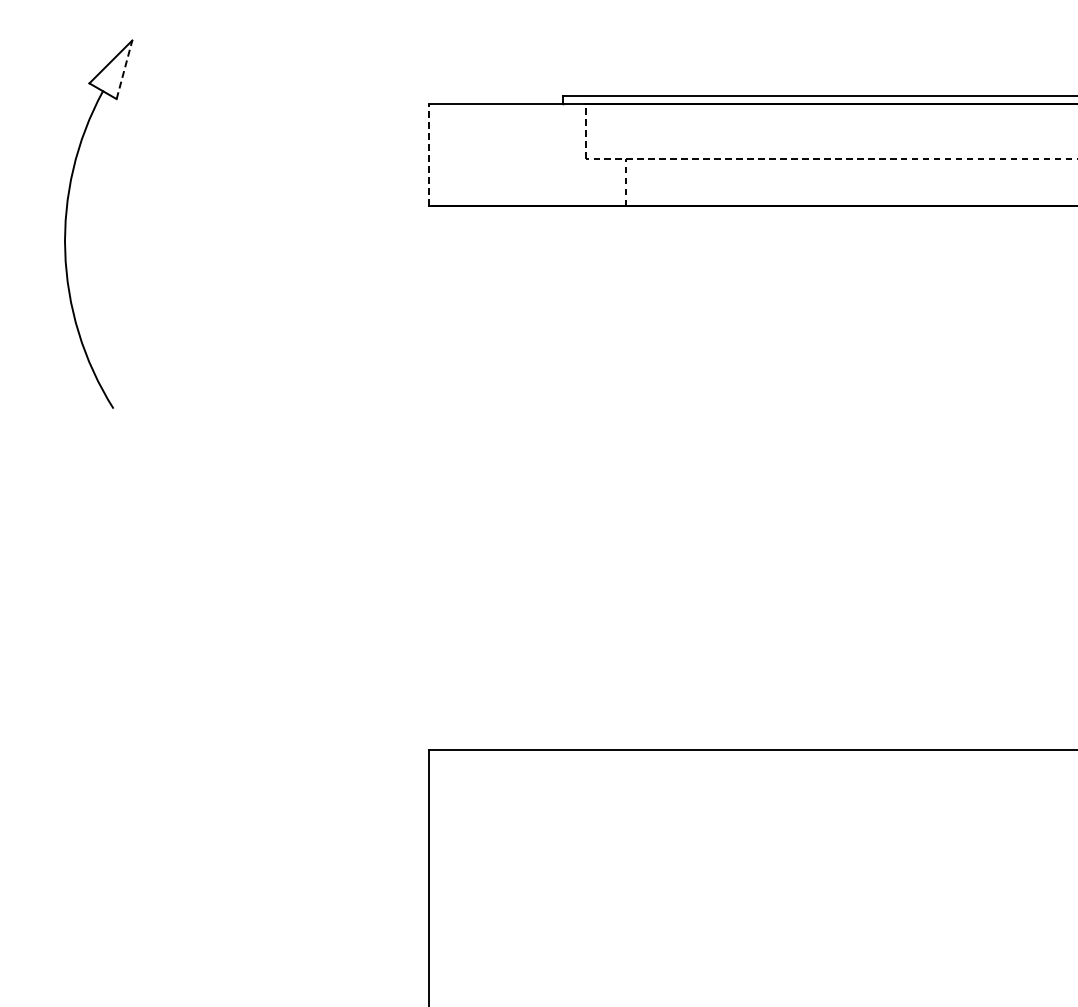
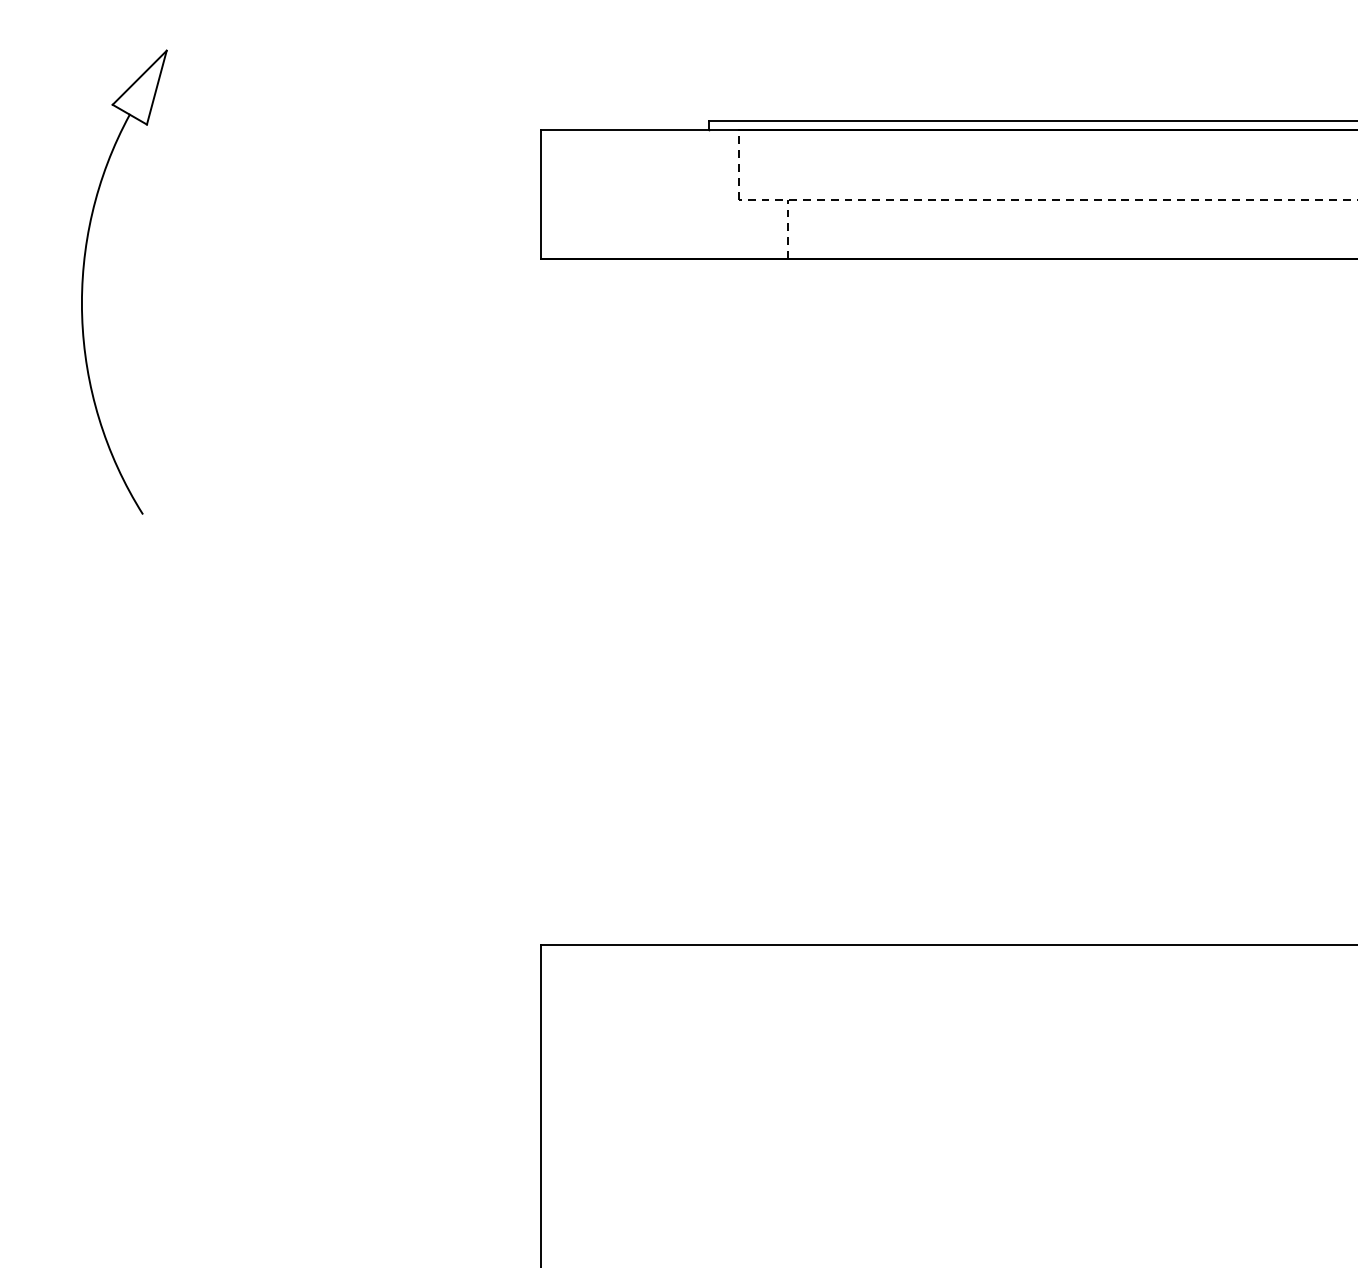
line: (124, 69) -> (156, 87), dashed -> solid
line: (429, 154) -> (541, 194), dashed -> solid

